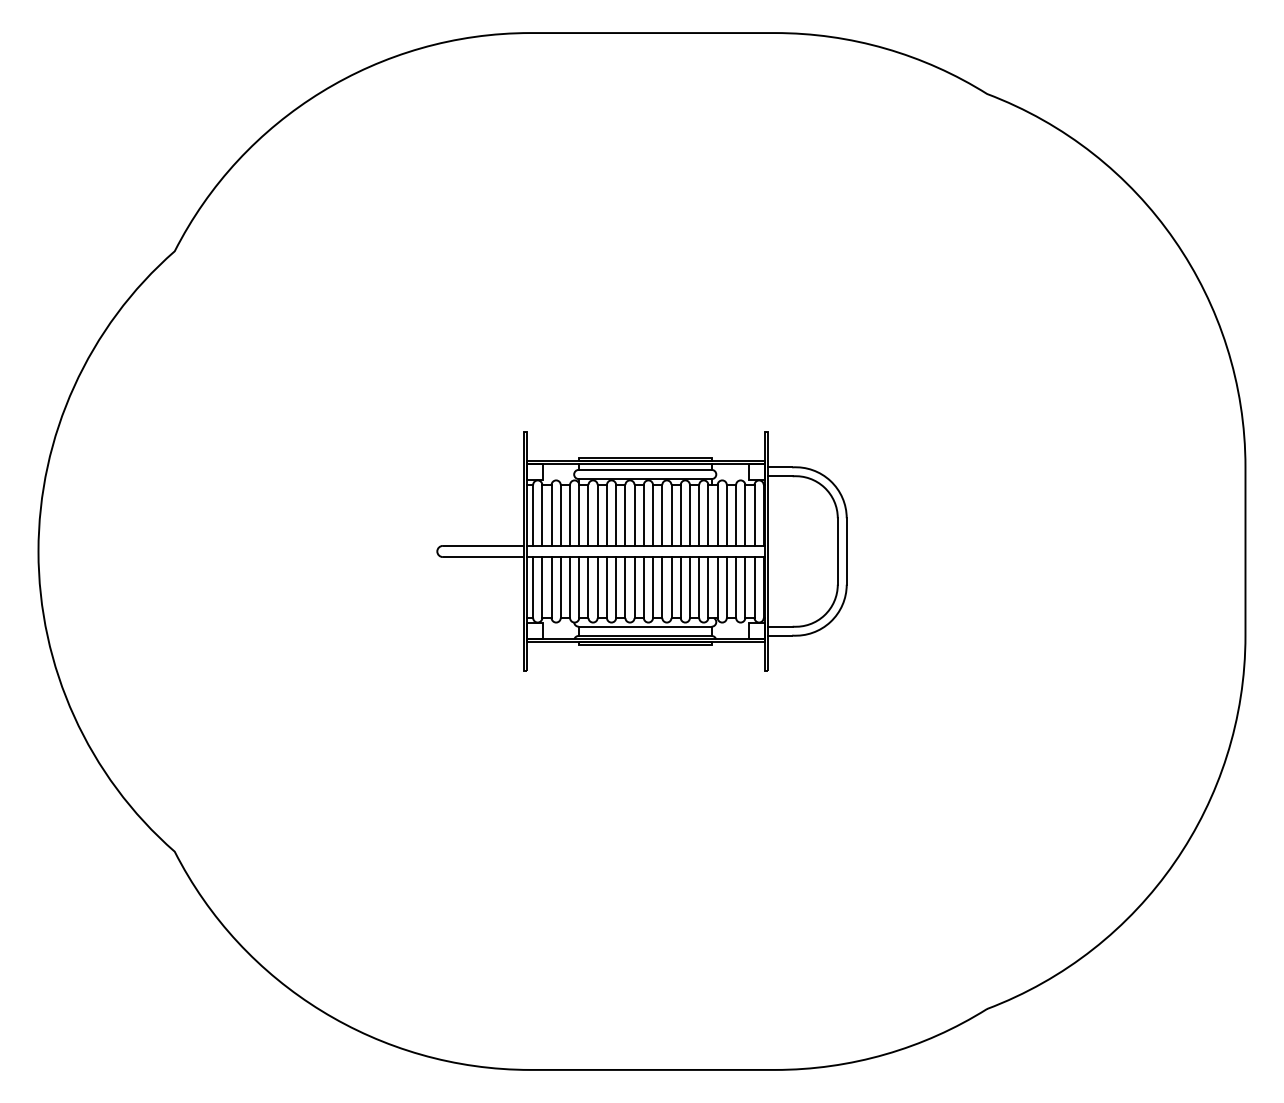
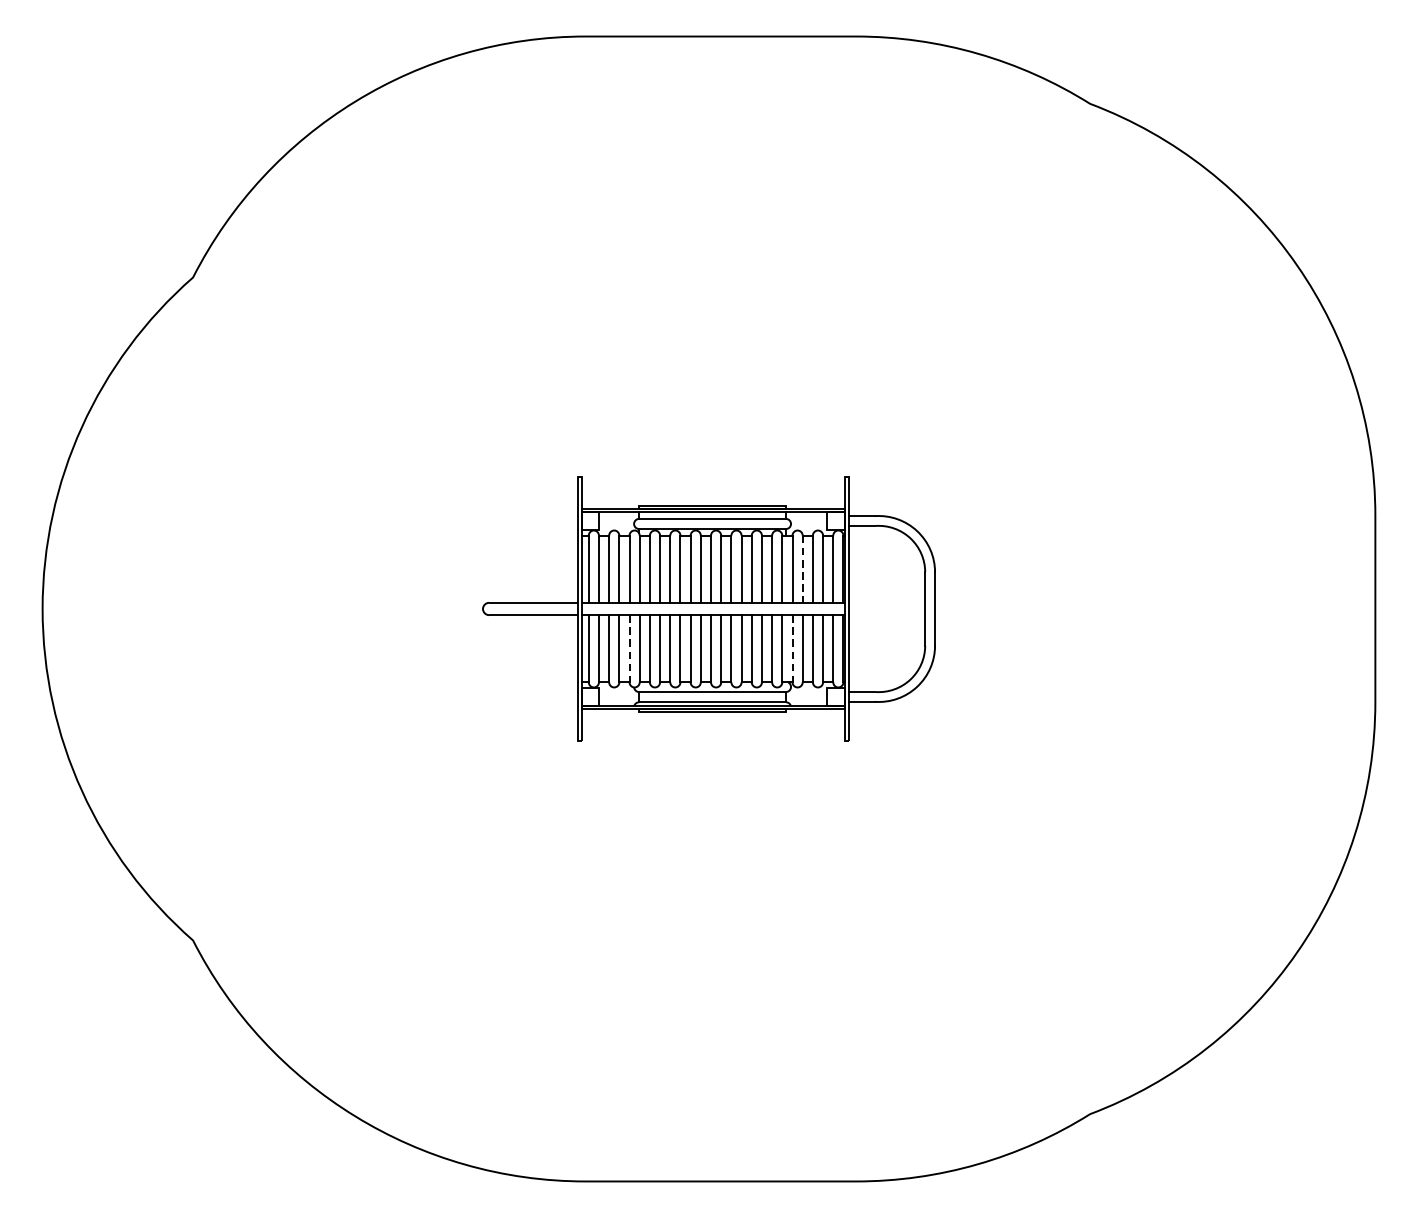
line: (726, 515) -> (802, 569), solid -> dashed
line: (570, 588) -> (630, 649), solid -> dashed
line: (717, 588) -> (792, 649), solid -> dashed

